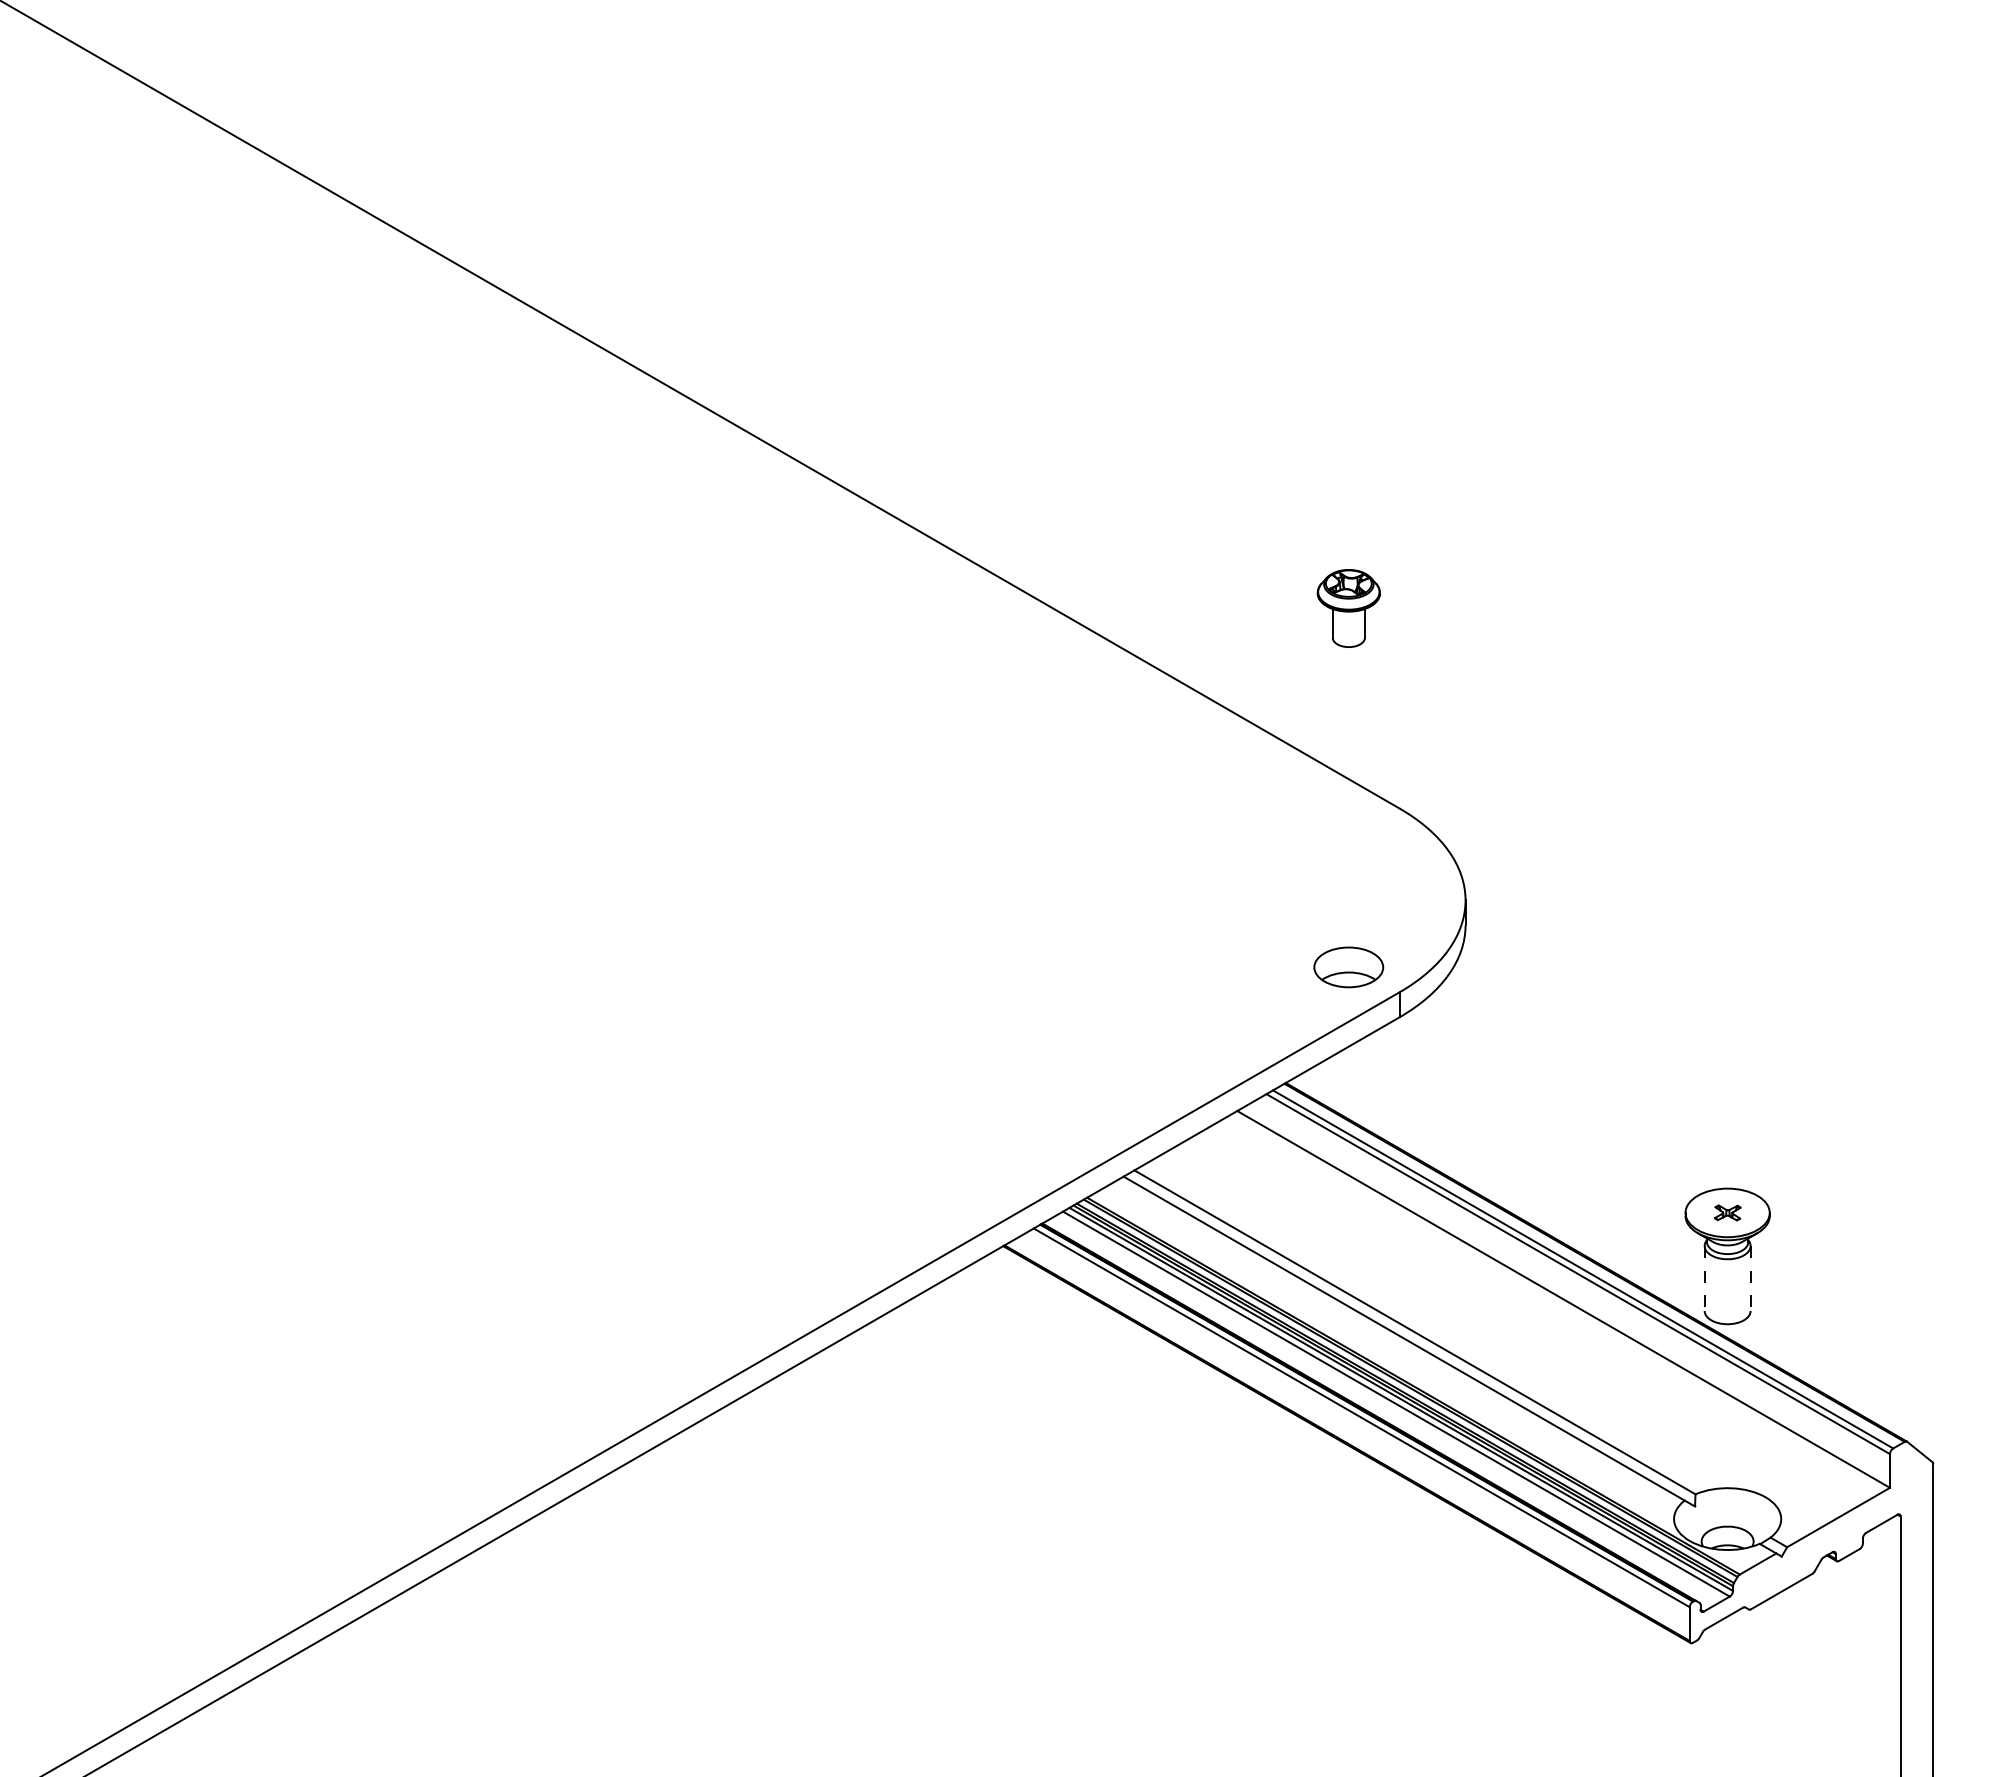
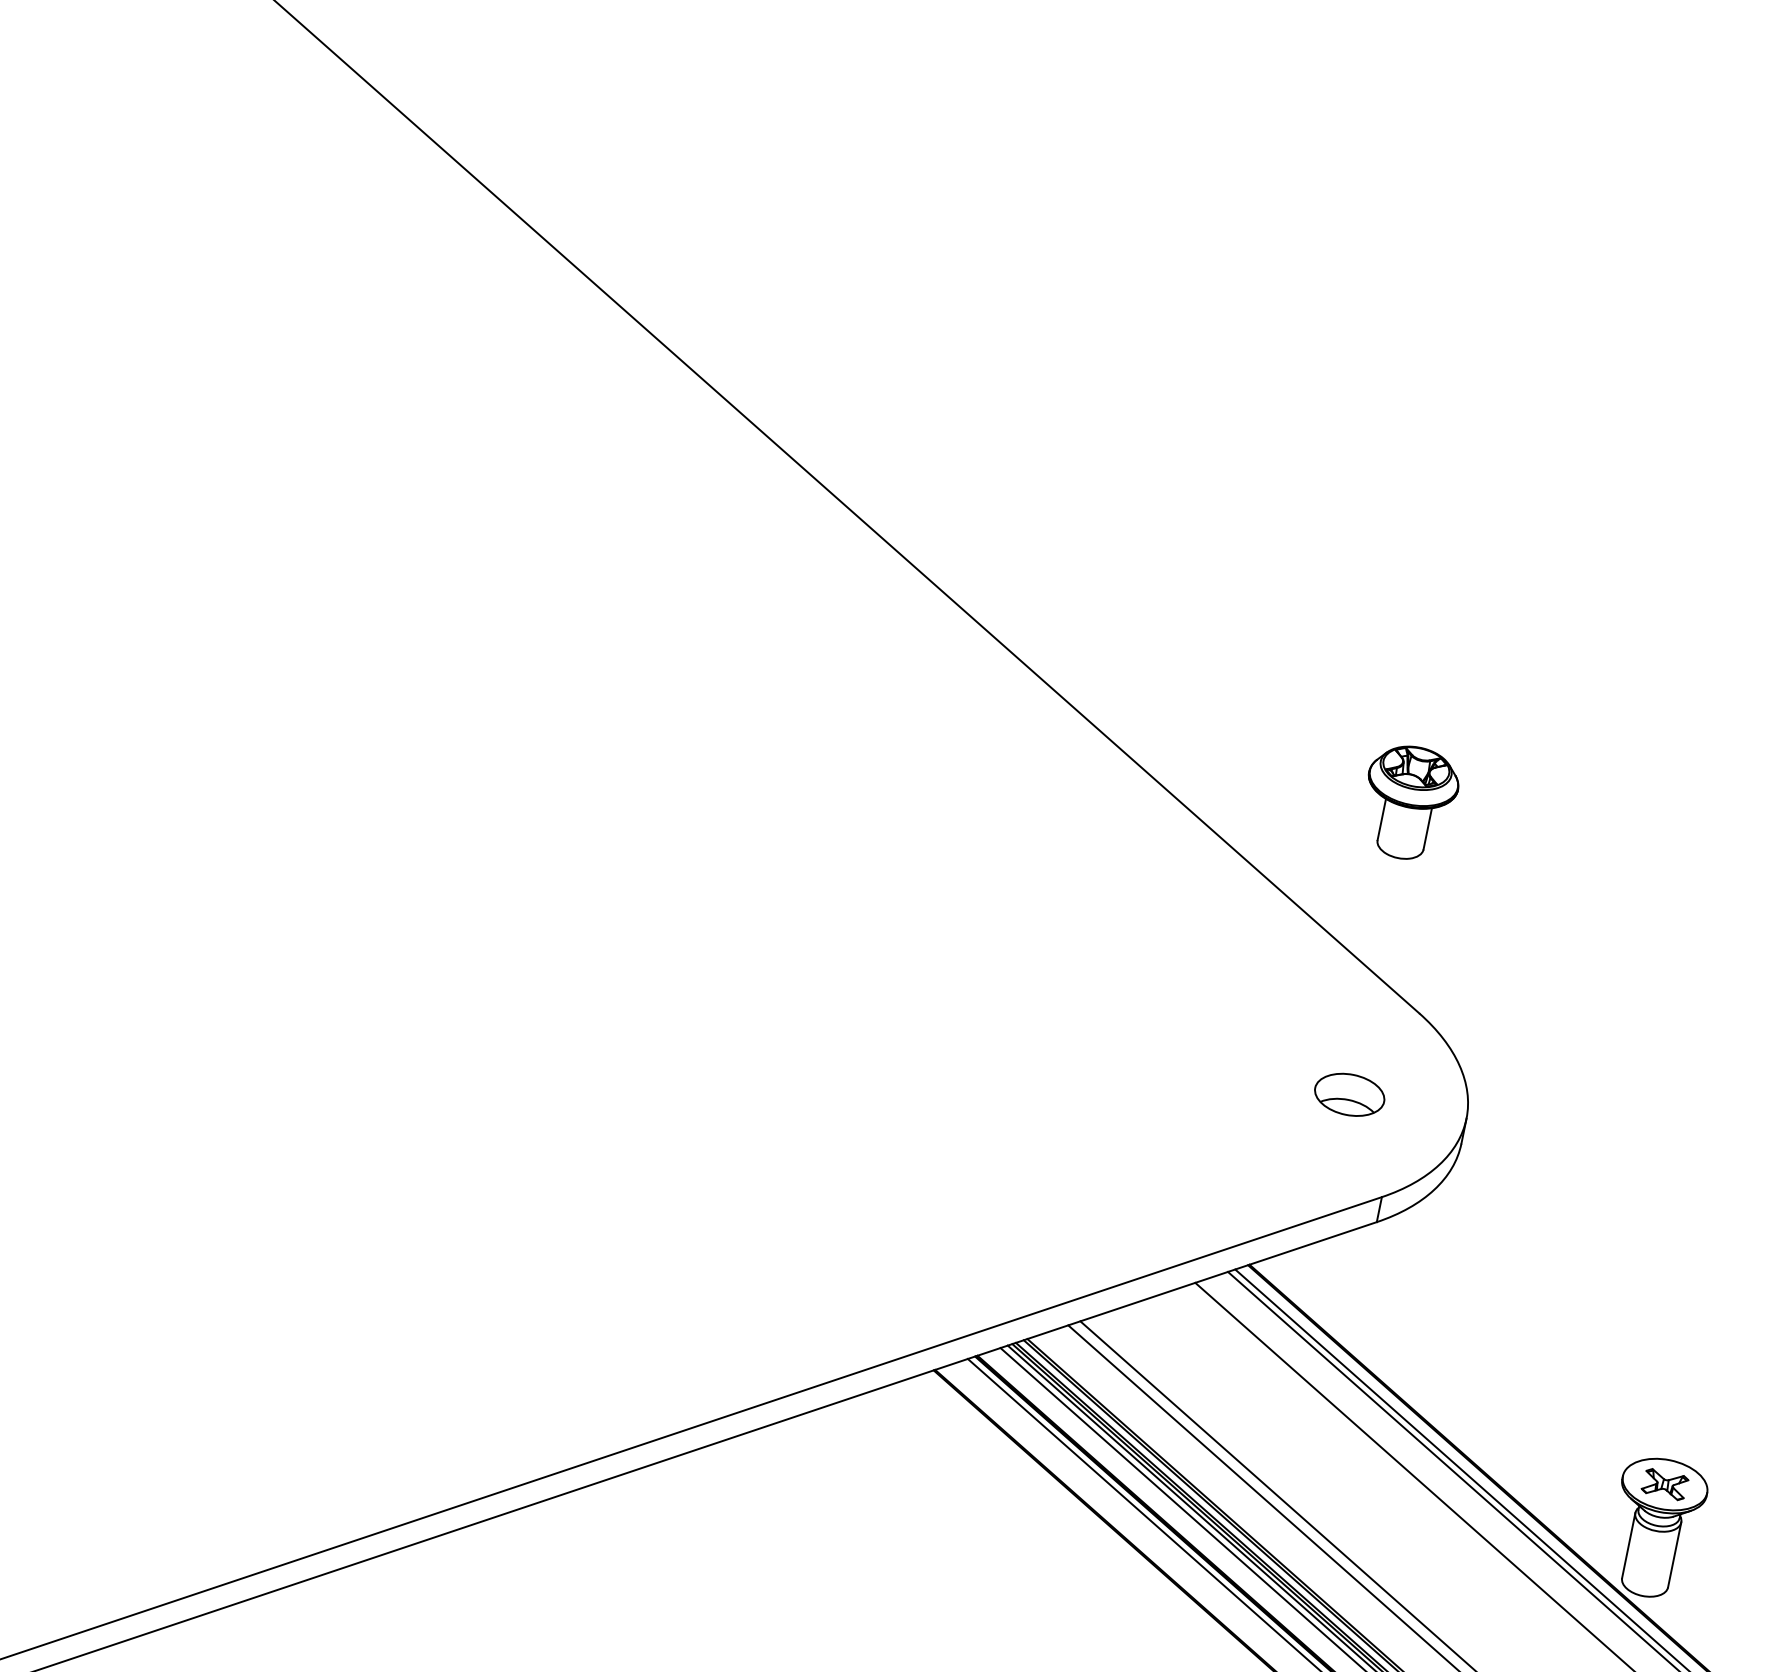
part: (1348, 608) -> (1408, 802), size x1.43
part: (1348, 967) -> (1349, 1094), moved
part: (1727, 1212) -> (1665, 1484), size x1.67
line: (1704, 1279) -> (1628, 1546), dashed -> solid
line: (1750, 1279) -> (1674, 1555), dashed -> solid

